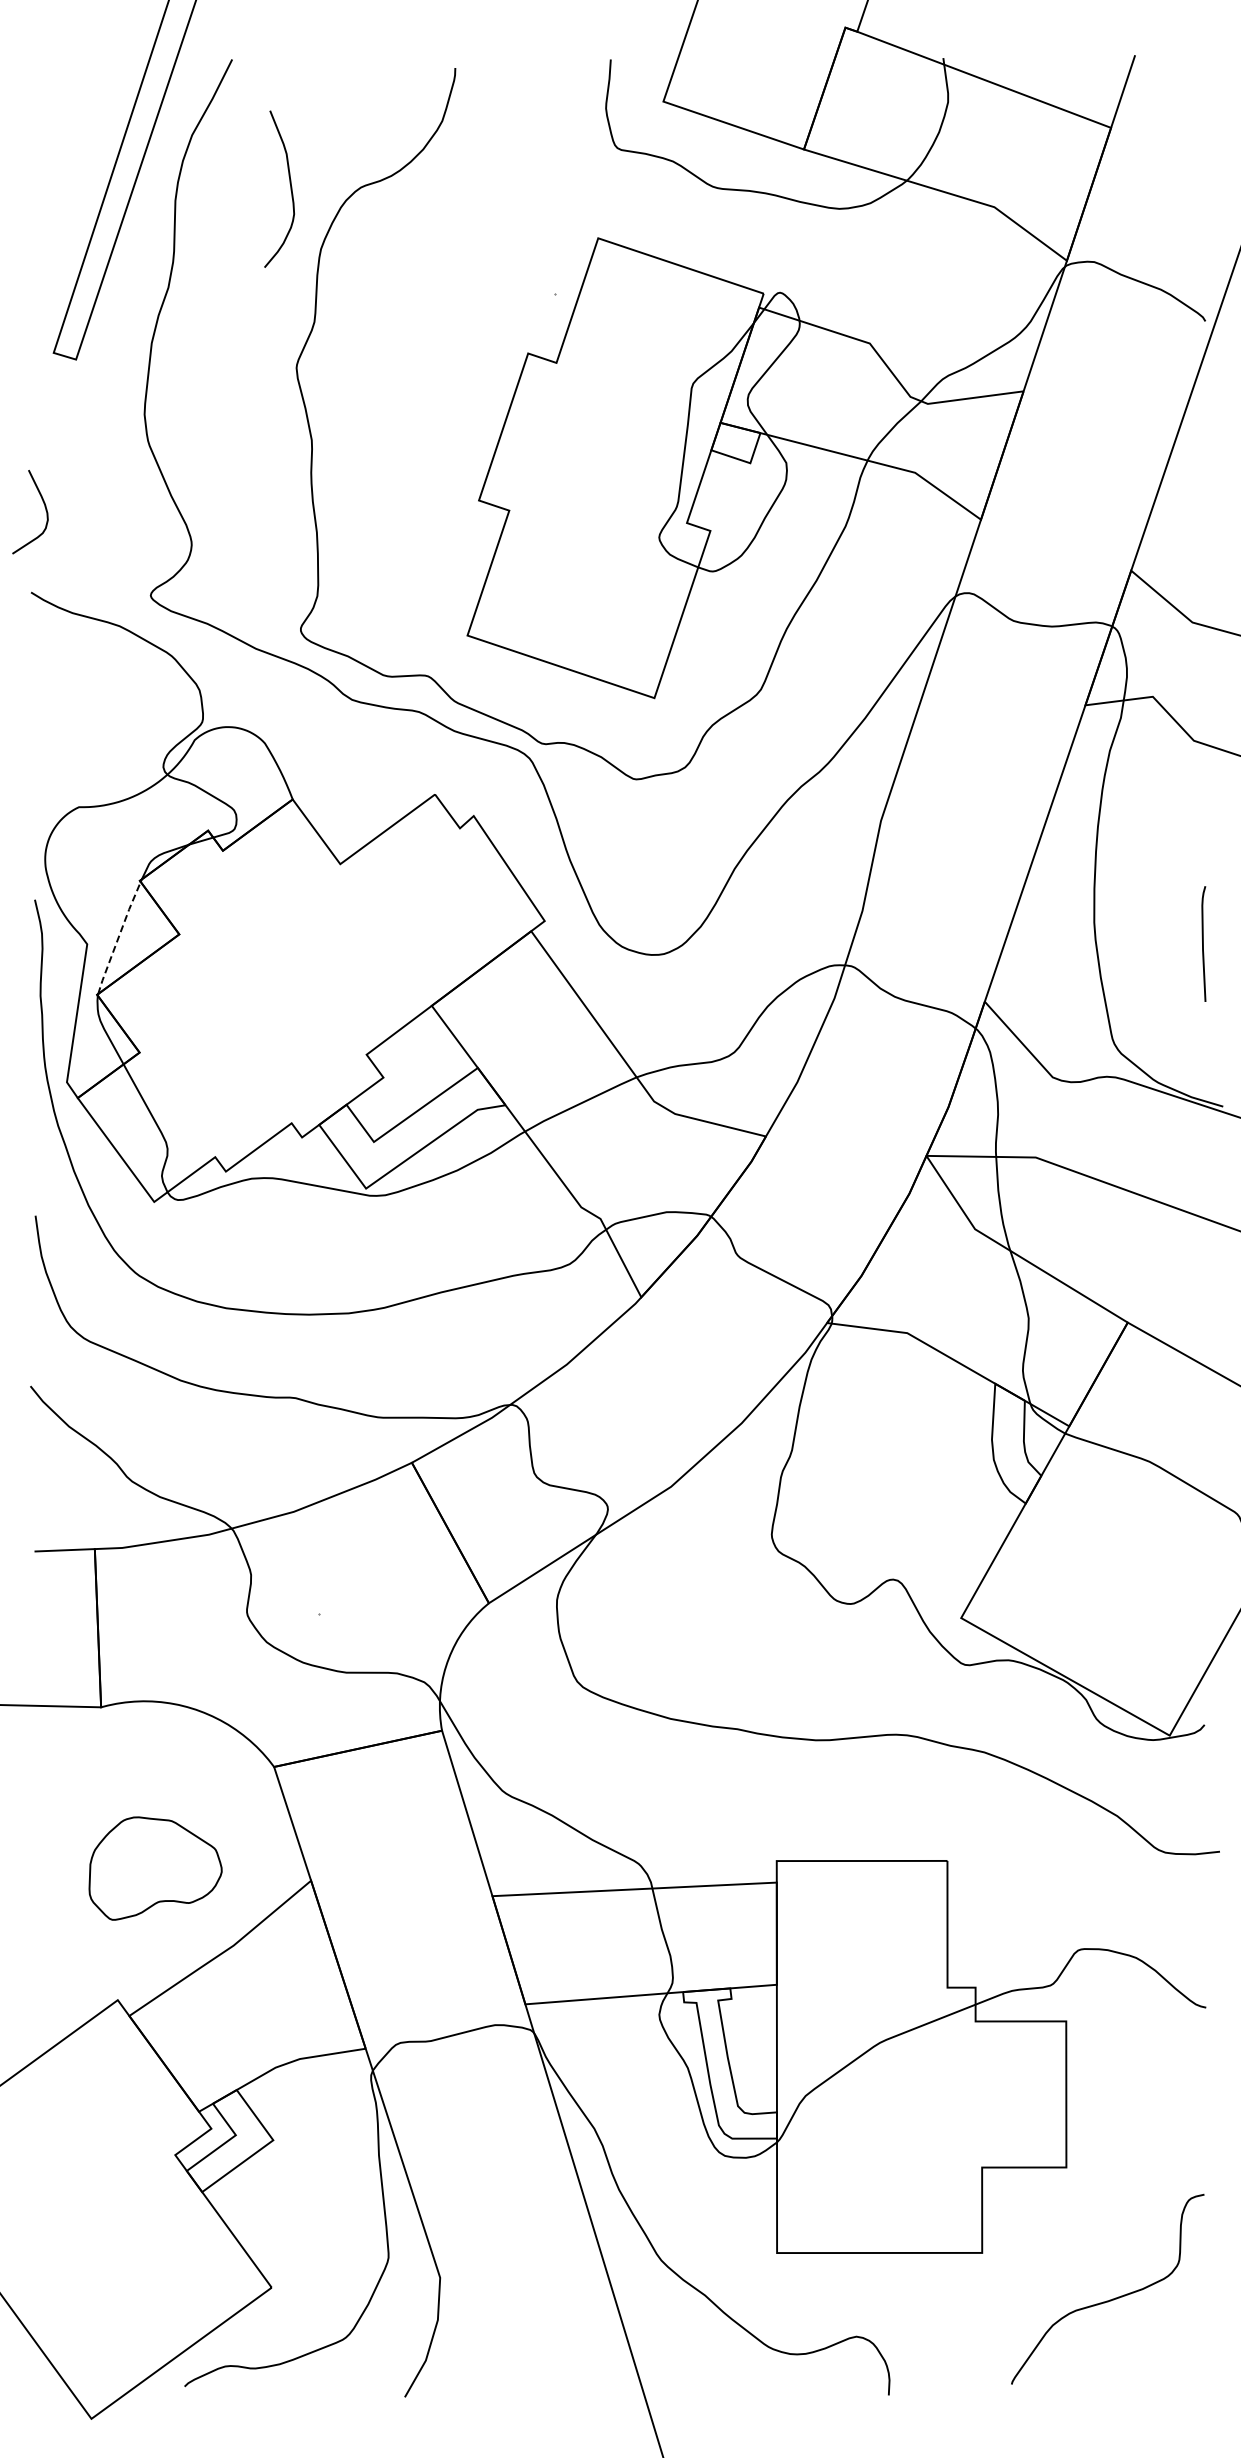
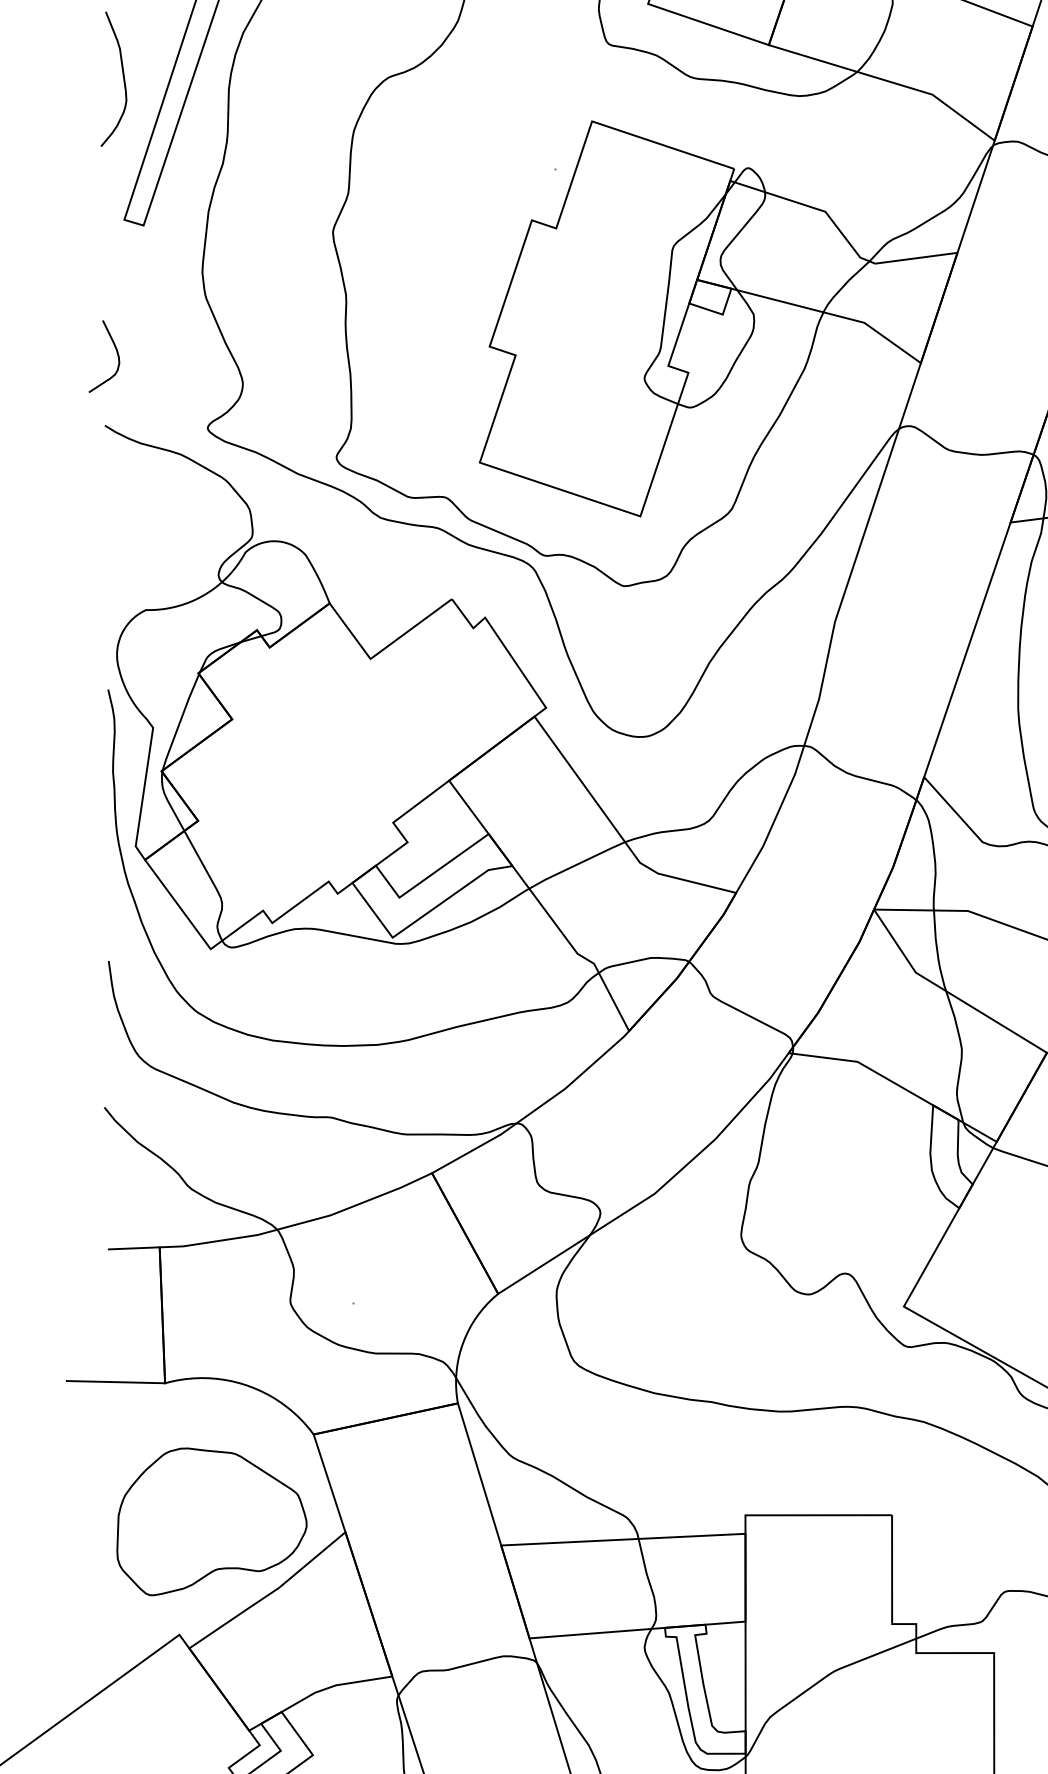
curve: (290, 188) -> (123, 78), moved
line: (118, 937) -> (180, 721), dashed -> solid
part: (155, 1868) -> (211, 1521), size x1.67

